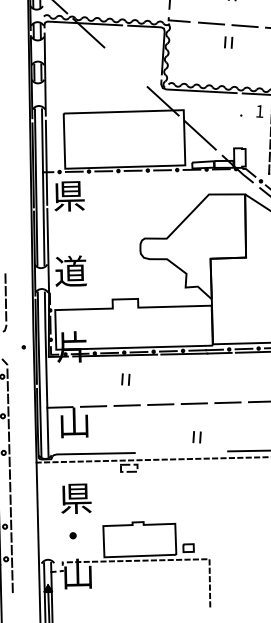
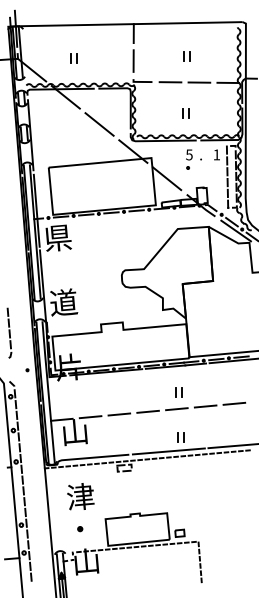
part: (227, 42) -> (185, 113), moved
line: (125, 67) -> (99, 124), added
part: (227, 114) -> (189, 159), added
part: (125, 379) -> (178, 392), moved
line: (181, 452) -> (168, 451), added
text: (75, 497) -> (80, 496), 県 -> 津

